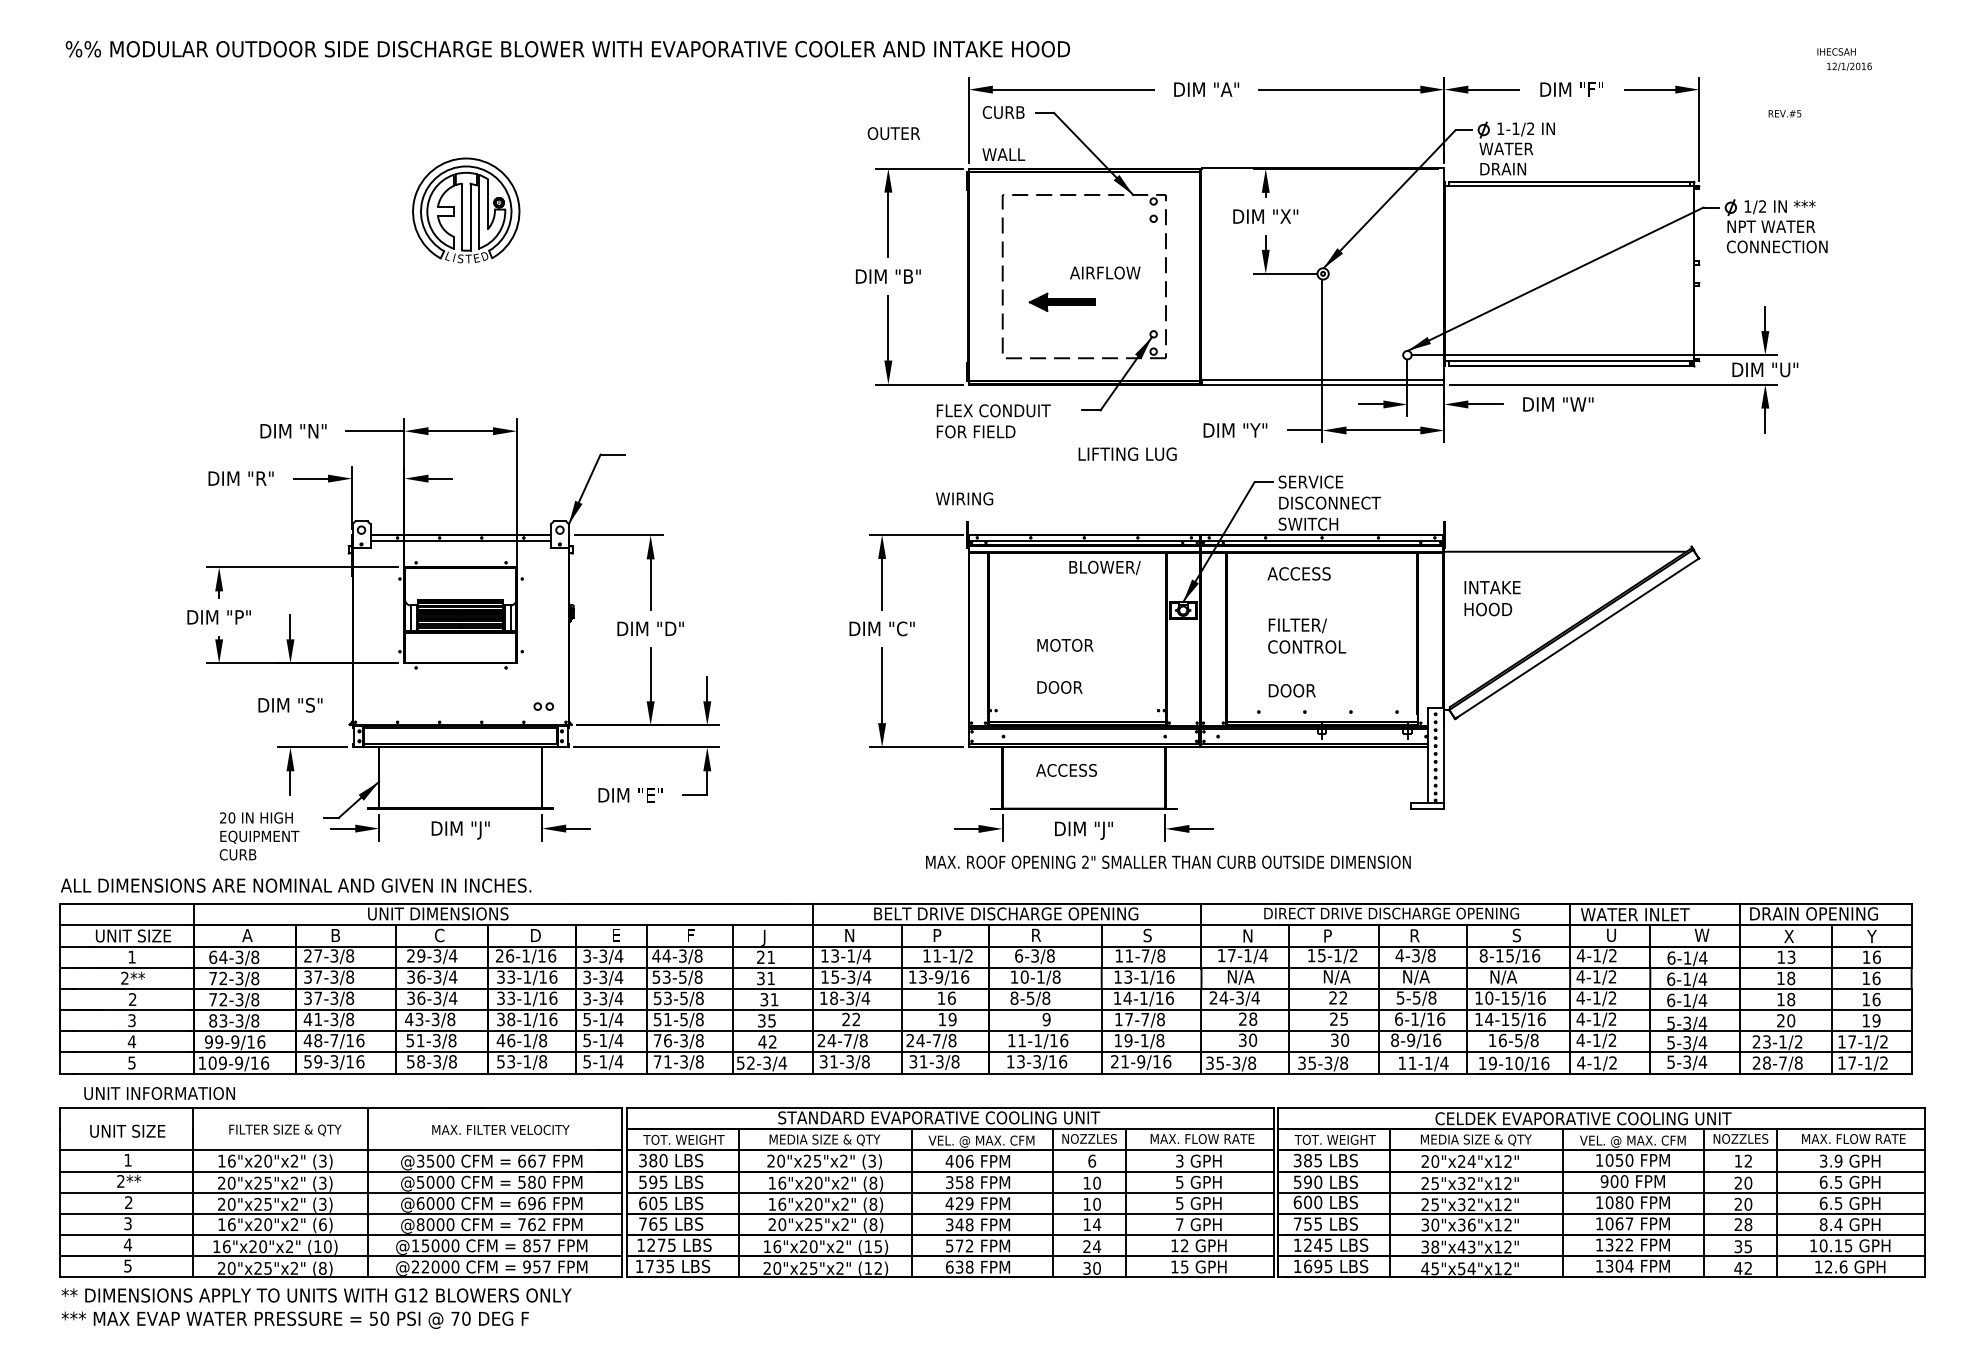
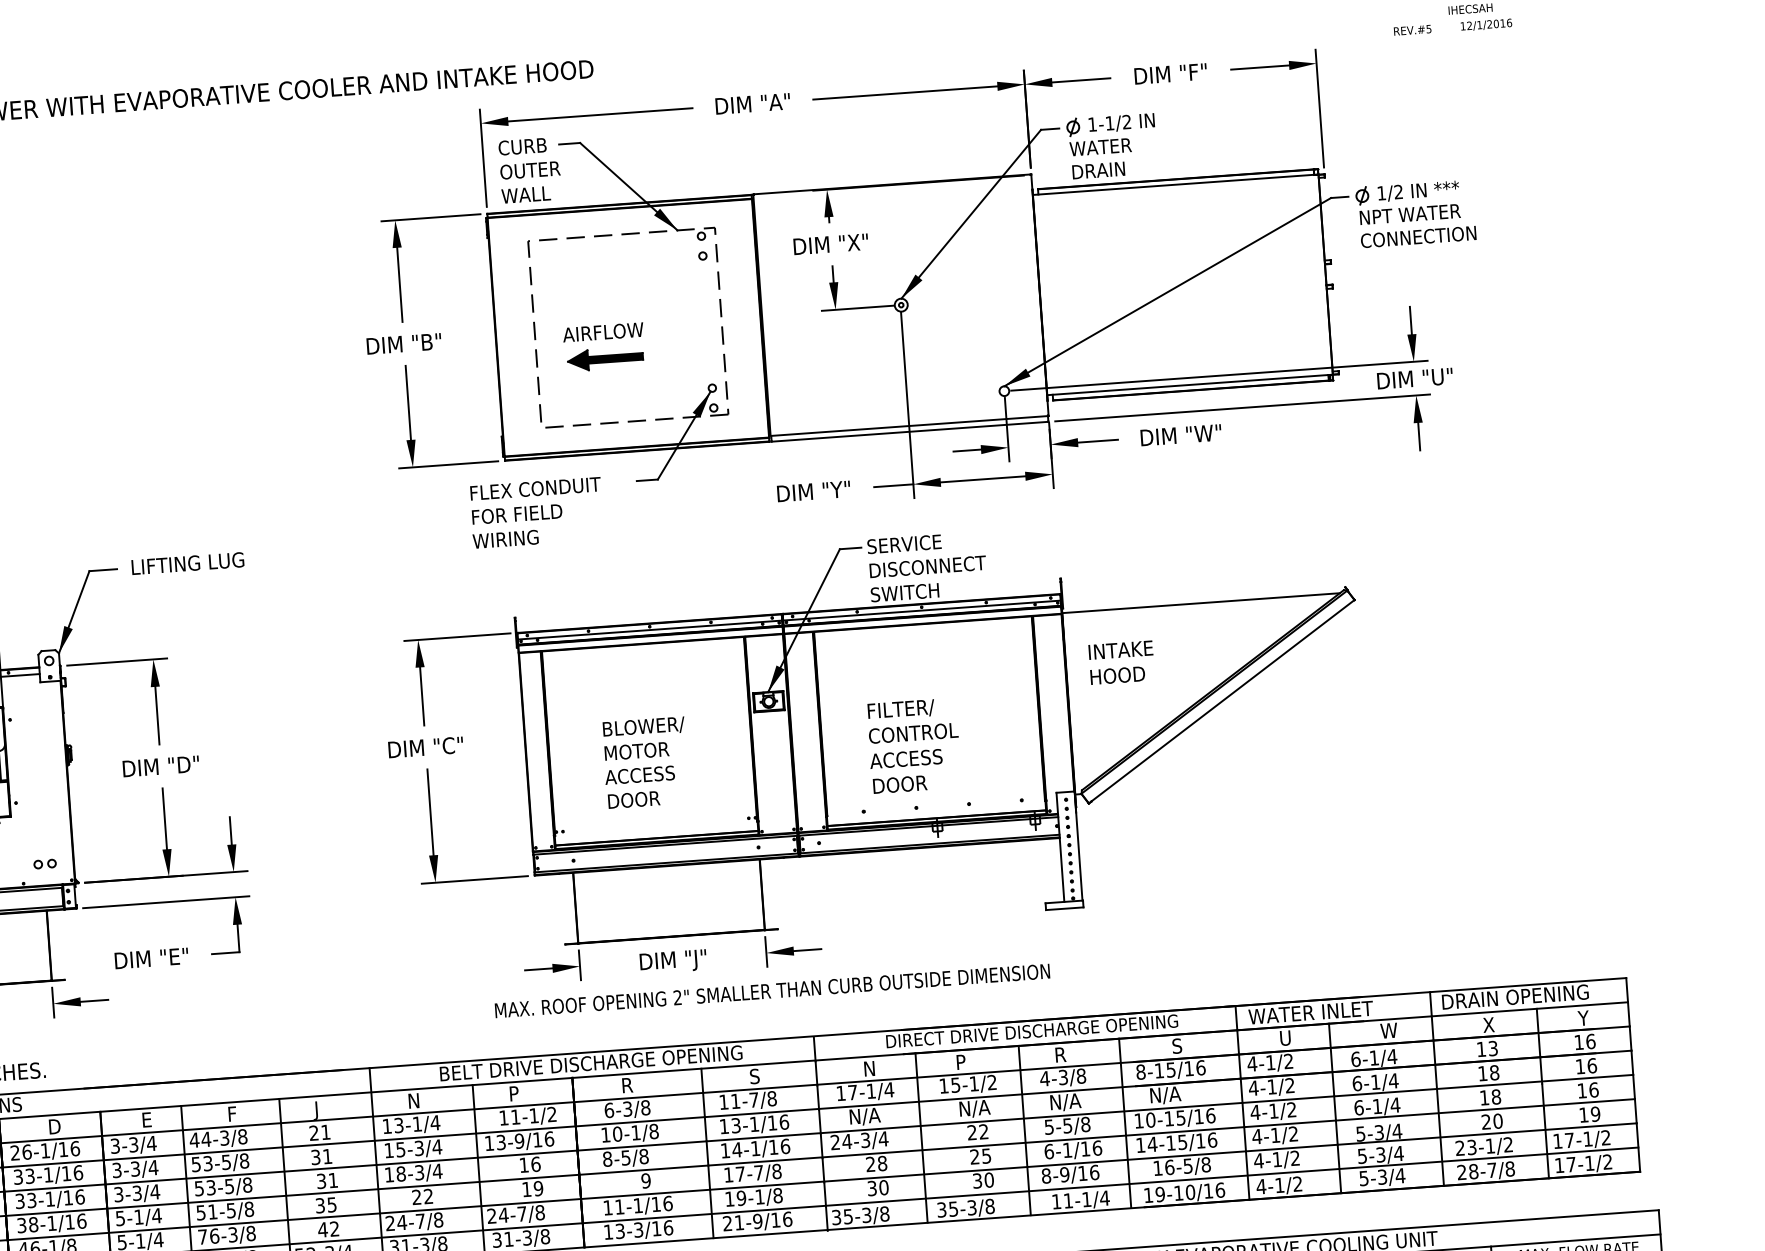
text: (1784, 113) -> (1412, 30), moved
text: (893, 133) -> (529, 170), moved
text: (1105, 272) -> (603, 331), moved
text: (1127, 453) -> (187, 562), moved
text: (964, 498) -> (505, 538), moved
text: (1104, 567) -> (643, 726), moved
text: (1298, 573) -> (905, 758), moved
text: (1066, 770) -> (639, 775), moved

